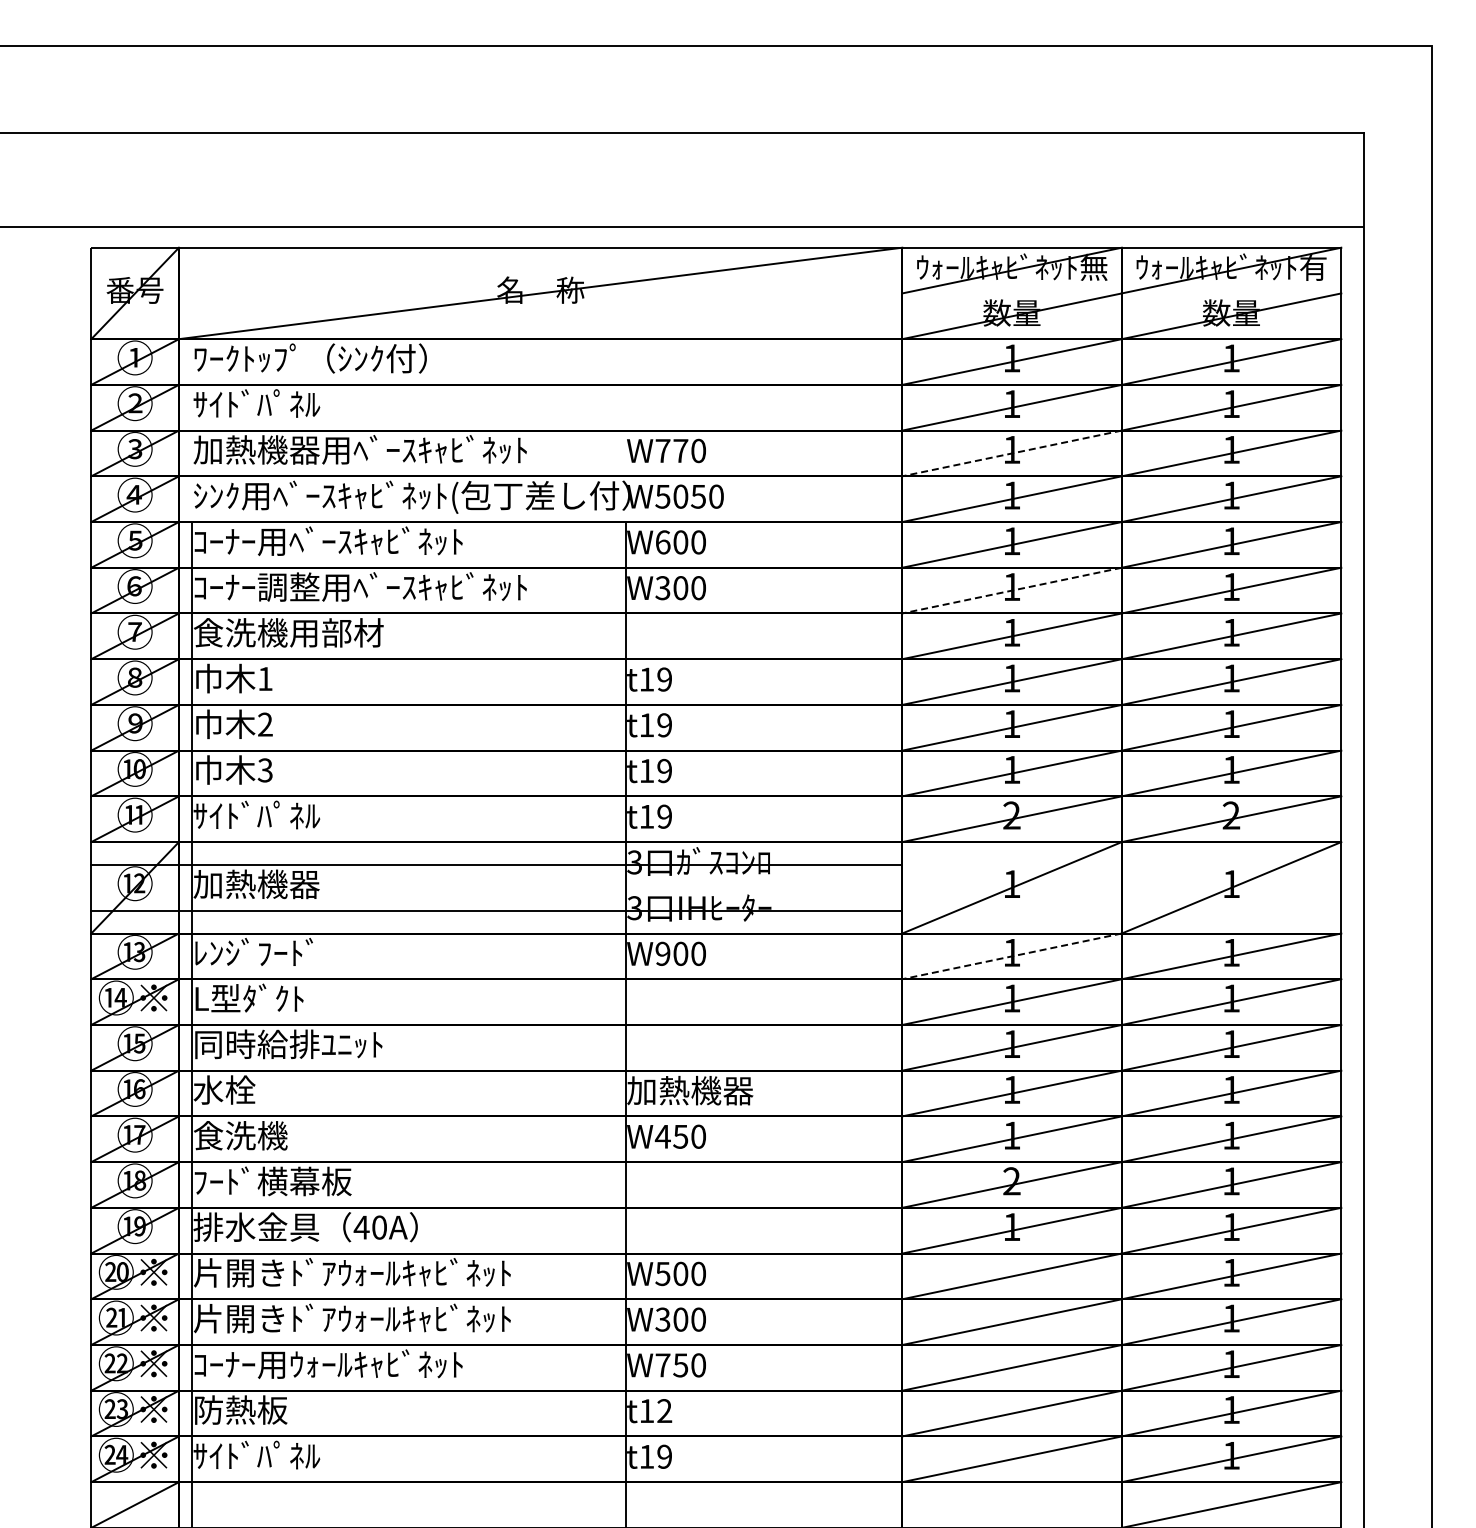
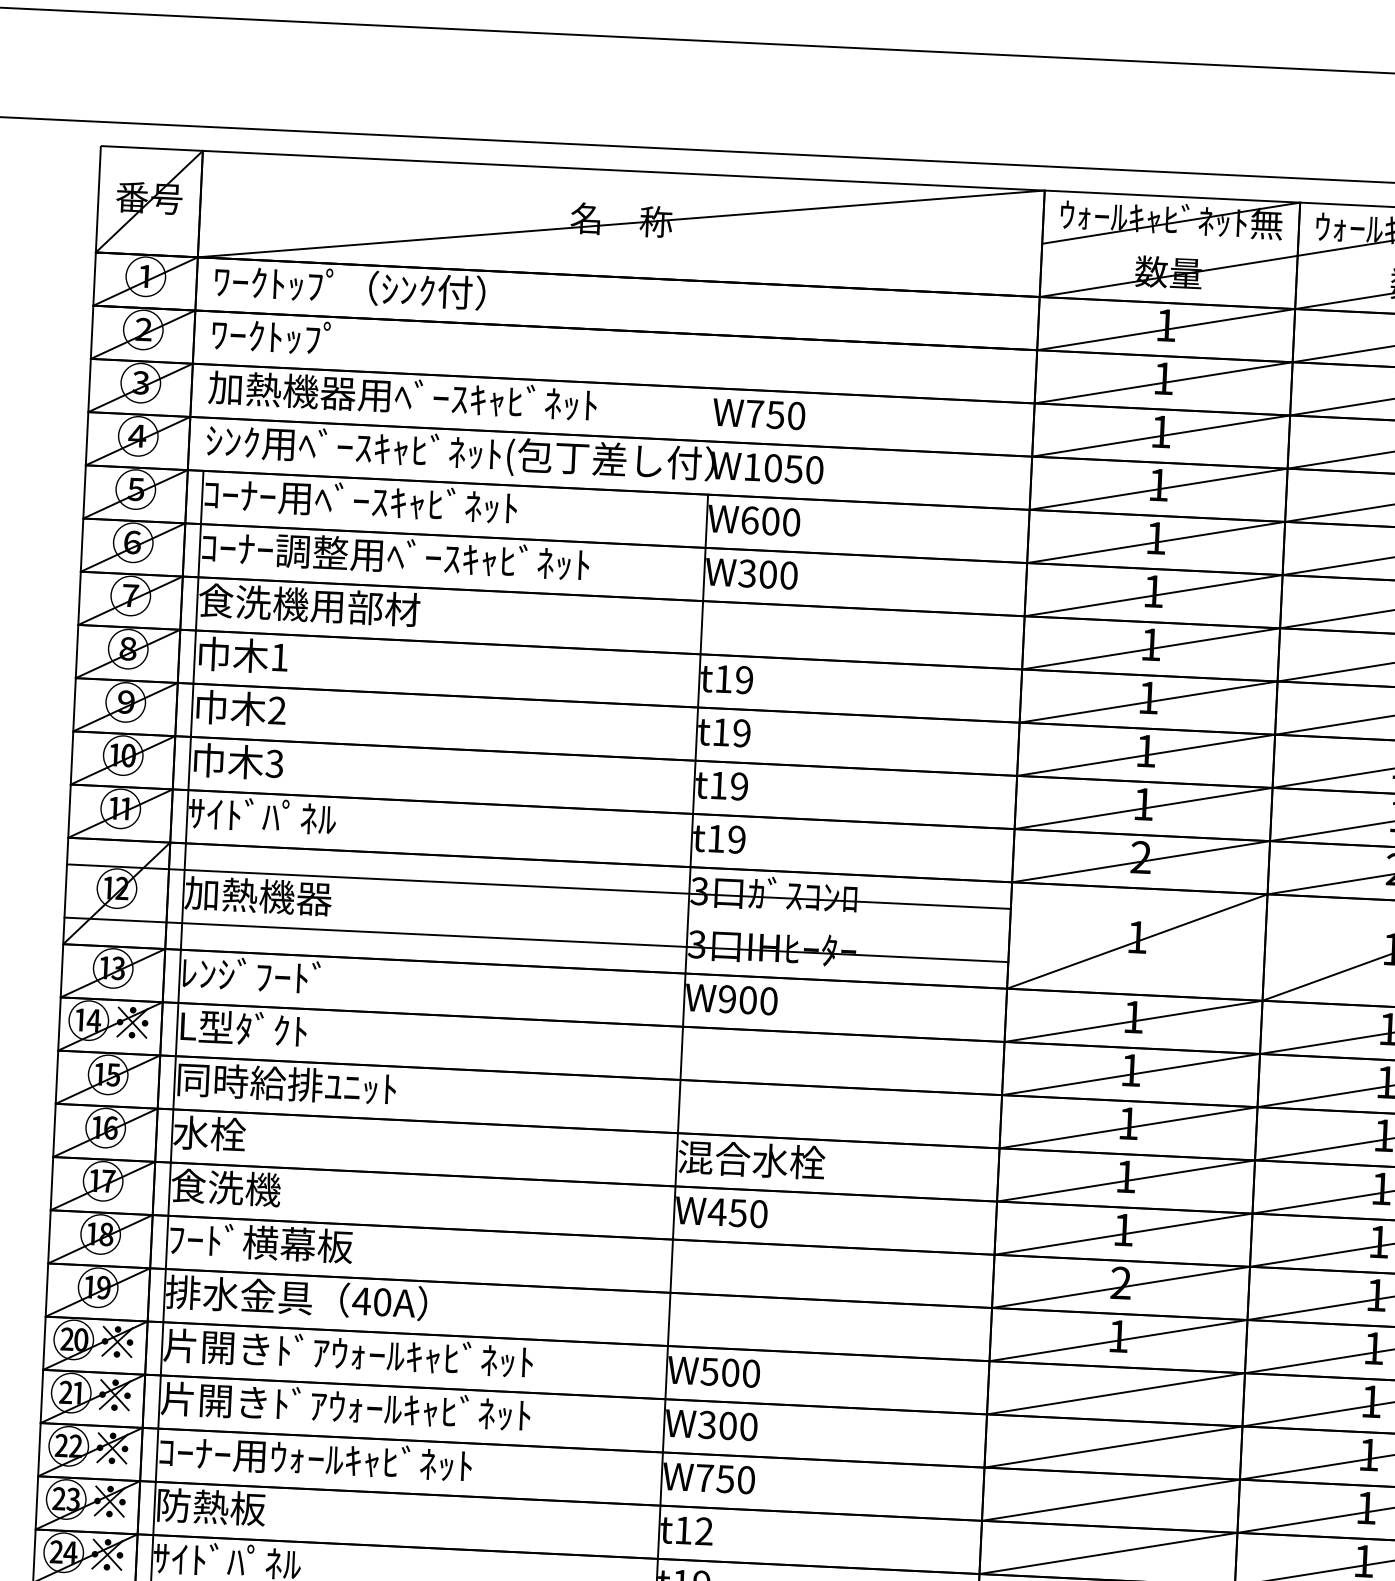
text: (256, 403) -> (284, 336), ｻｲﾄﾞﾊﾟﾈﾙ -> ﾜｰｸﾄｯﾌﾟ
text: (680, 451) -> (775, 415), W770 -> W750
line: (1011, 453) -> (1160, 436), dashed -> solid
text: (662, 496) -> (751, 466), W5050 -> W1050
line: (1011, 590) -> (1152, 595), dashed -> solid
line: (1011, 956) -> (1132, 1021), dashed -> solid
text: (690, 1090) -> (751, 1159), 加熱機器 -> 混合水栓

